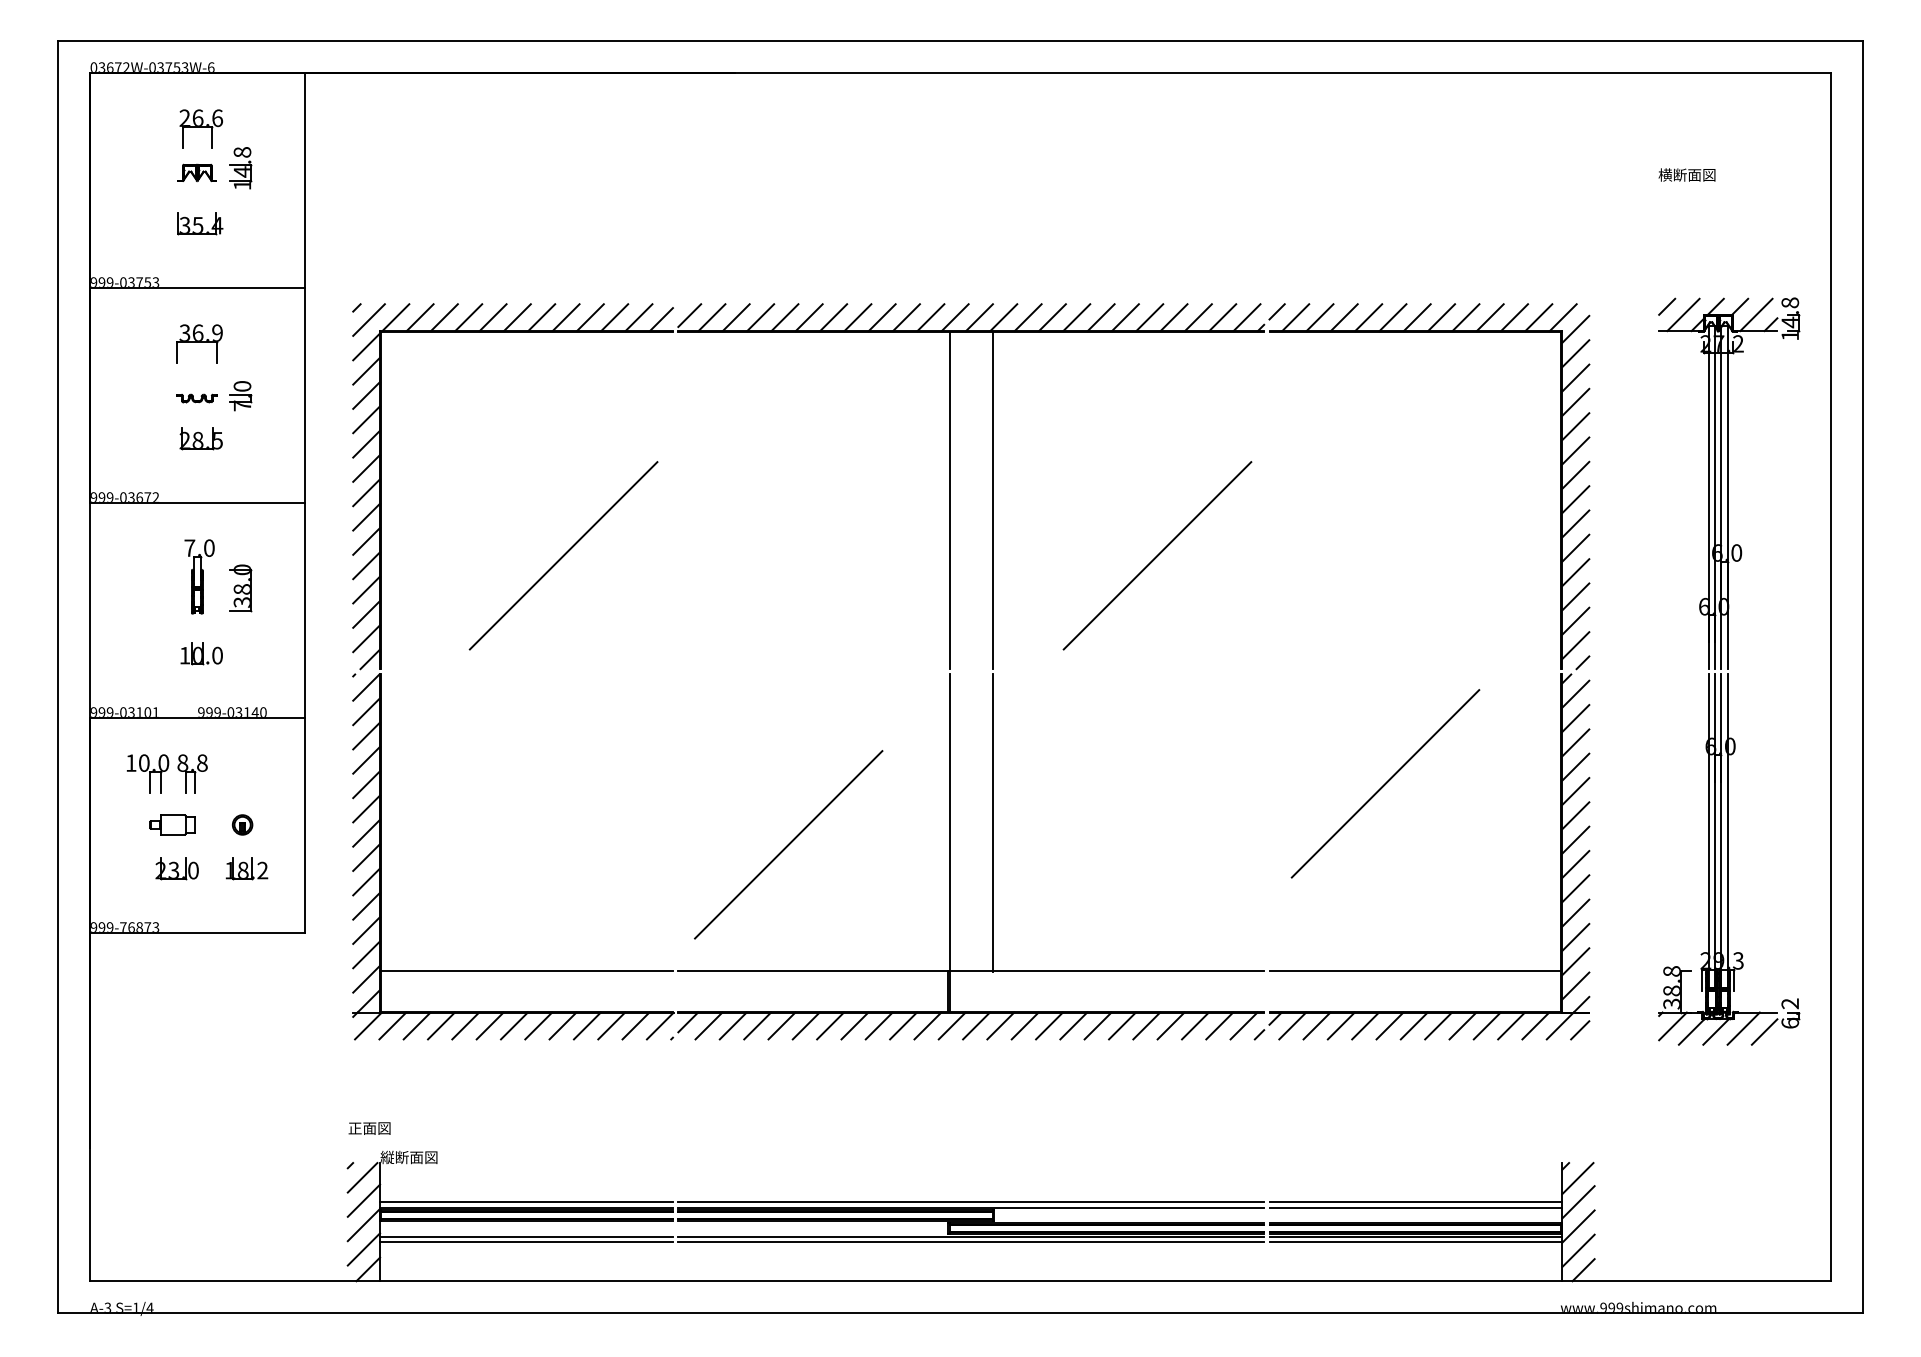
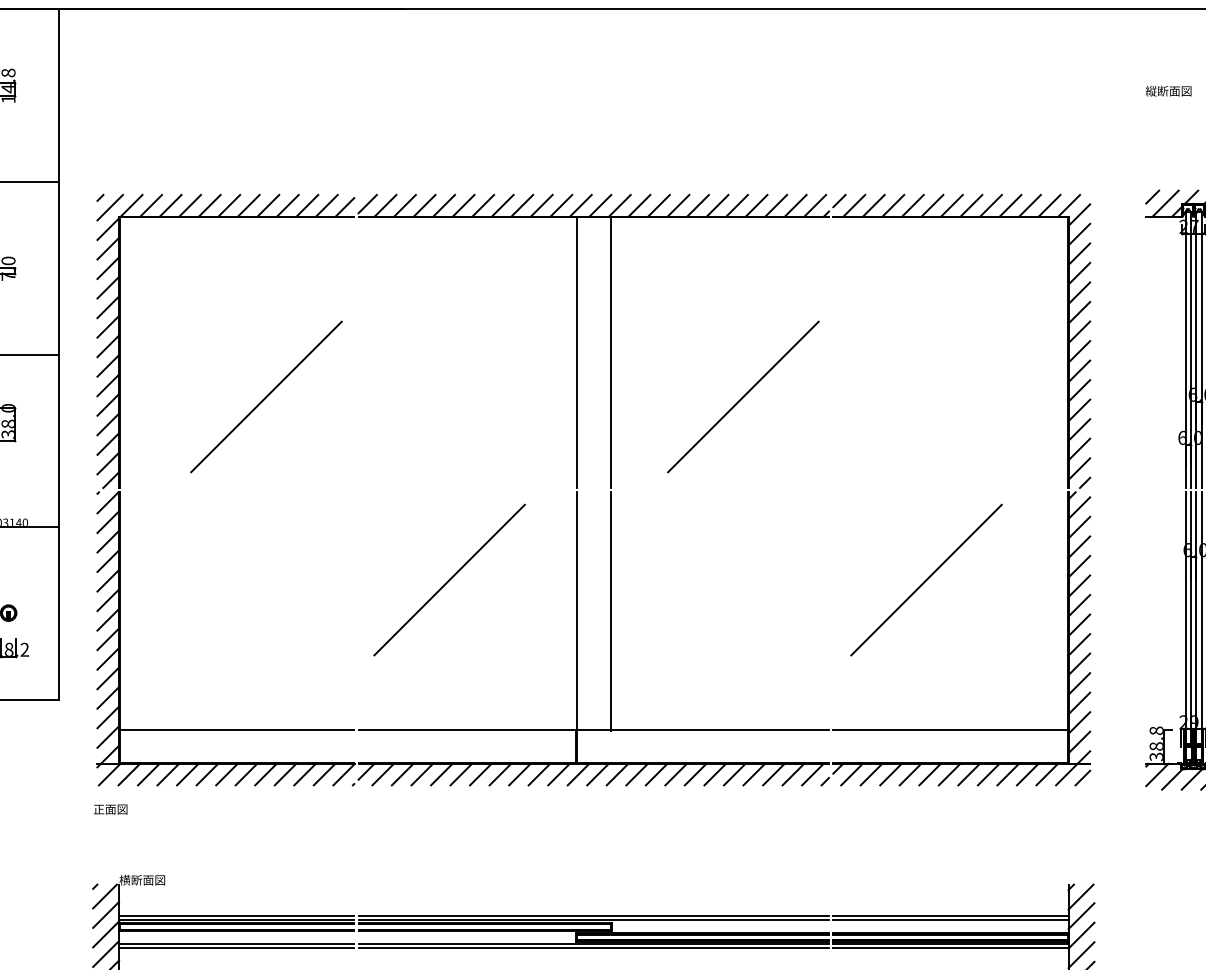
text: (1664, 174) -> (1150, 90), 横断面図 -> 縦断面図
line: (788, 844) -> (449, 579), moved
text: (369, 1128) -> (110, 809), moved
text: (386, 1156) -> (124, 879), 縦断面図 -> 横断面図

